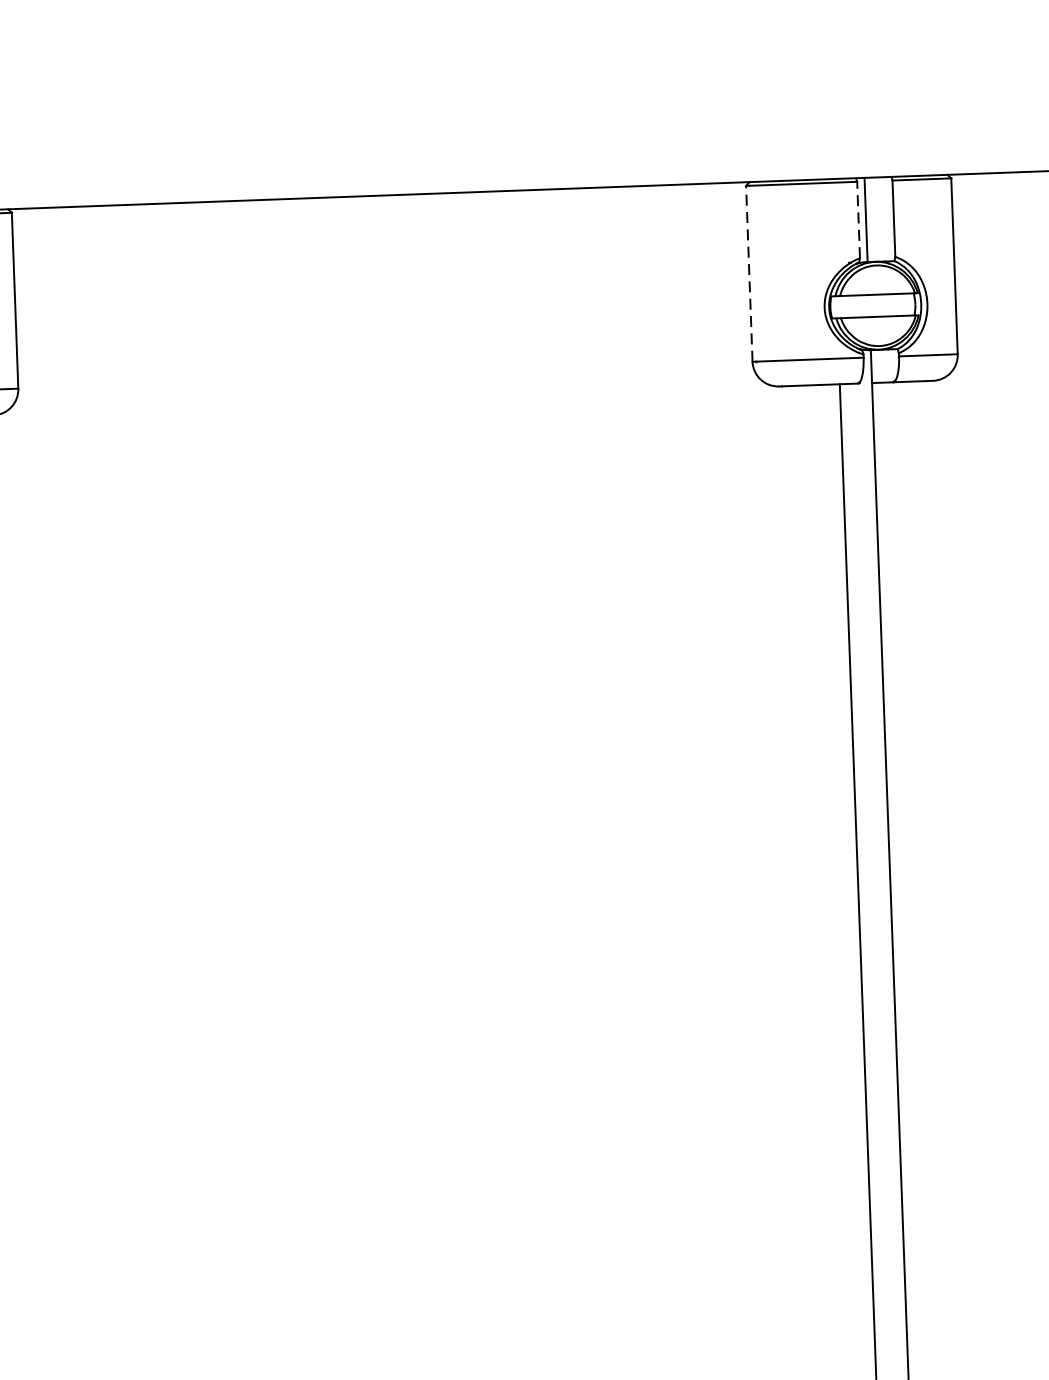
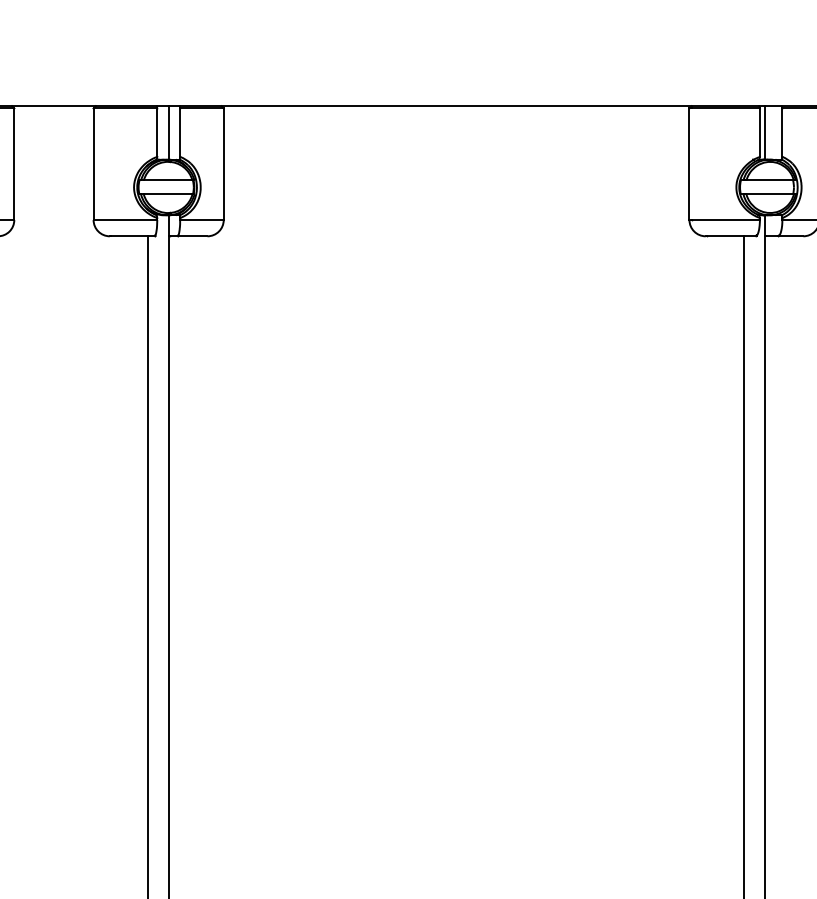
line: (857, 219) -> (759, 132), dashed -> solid
line: (749, 274) -> (689, 164), dashed -> solid

